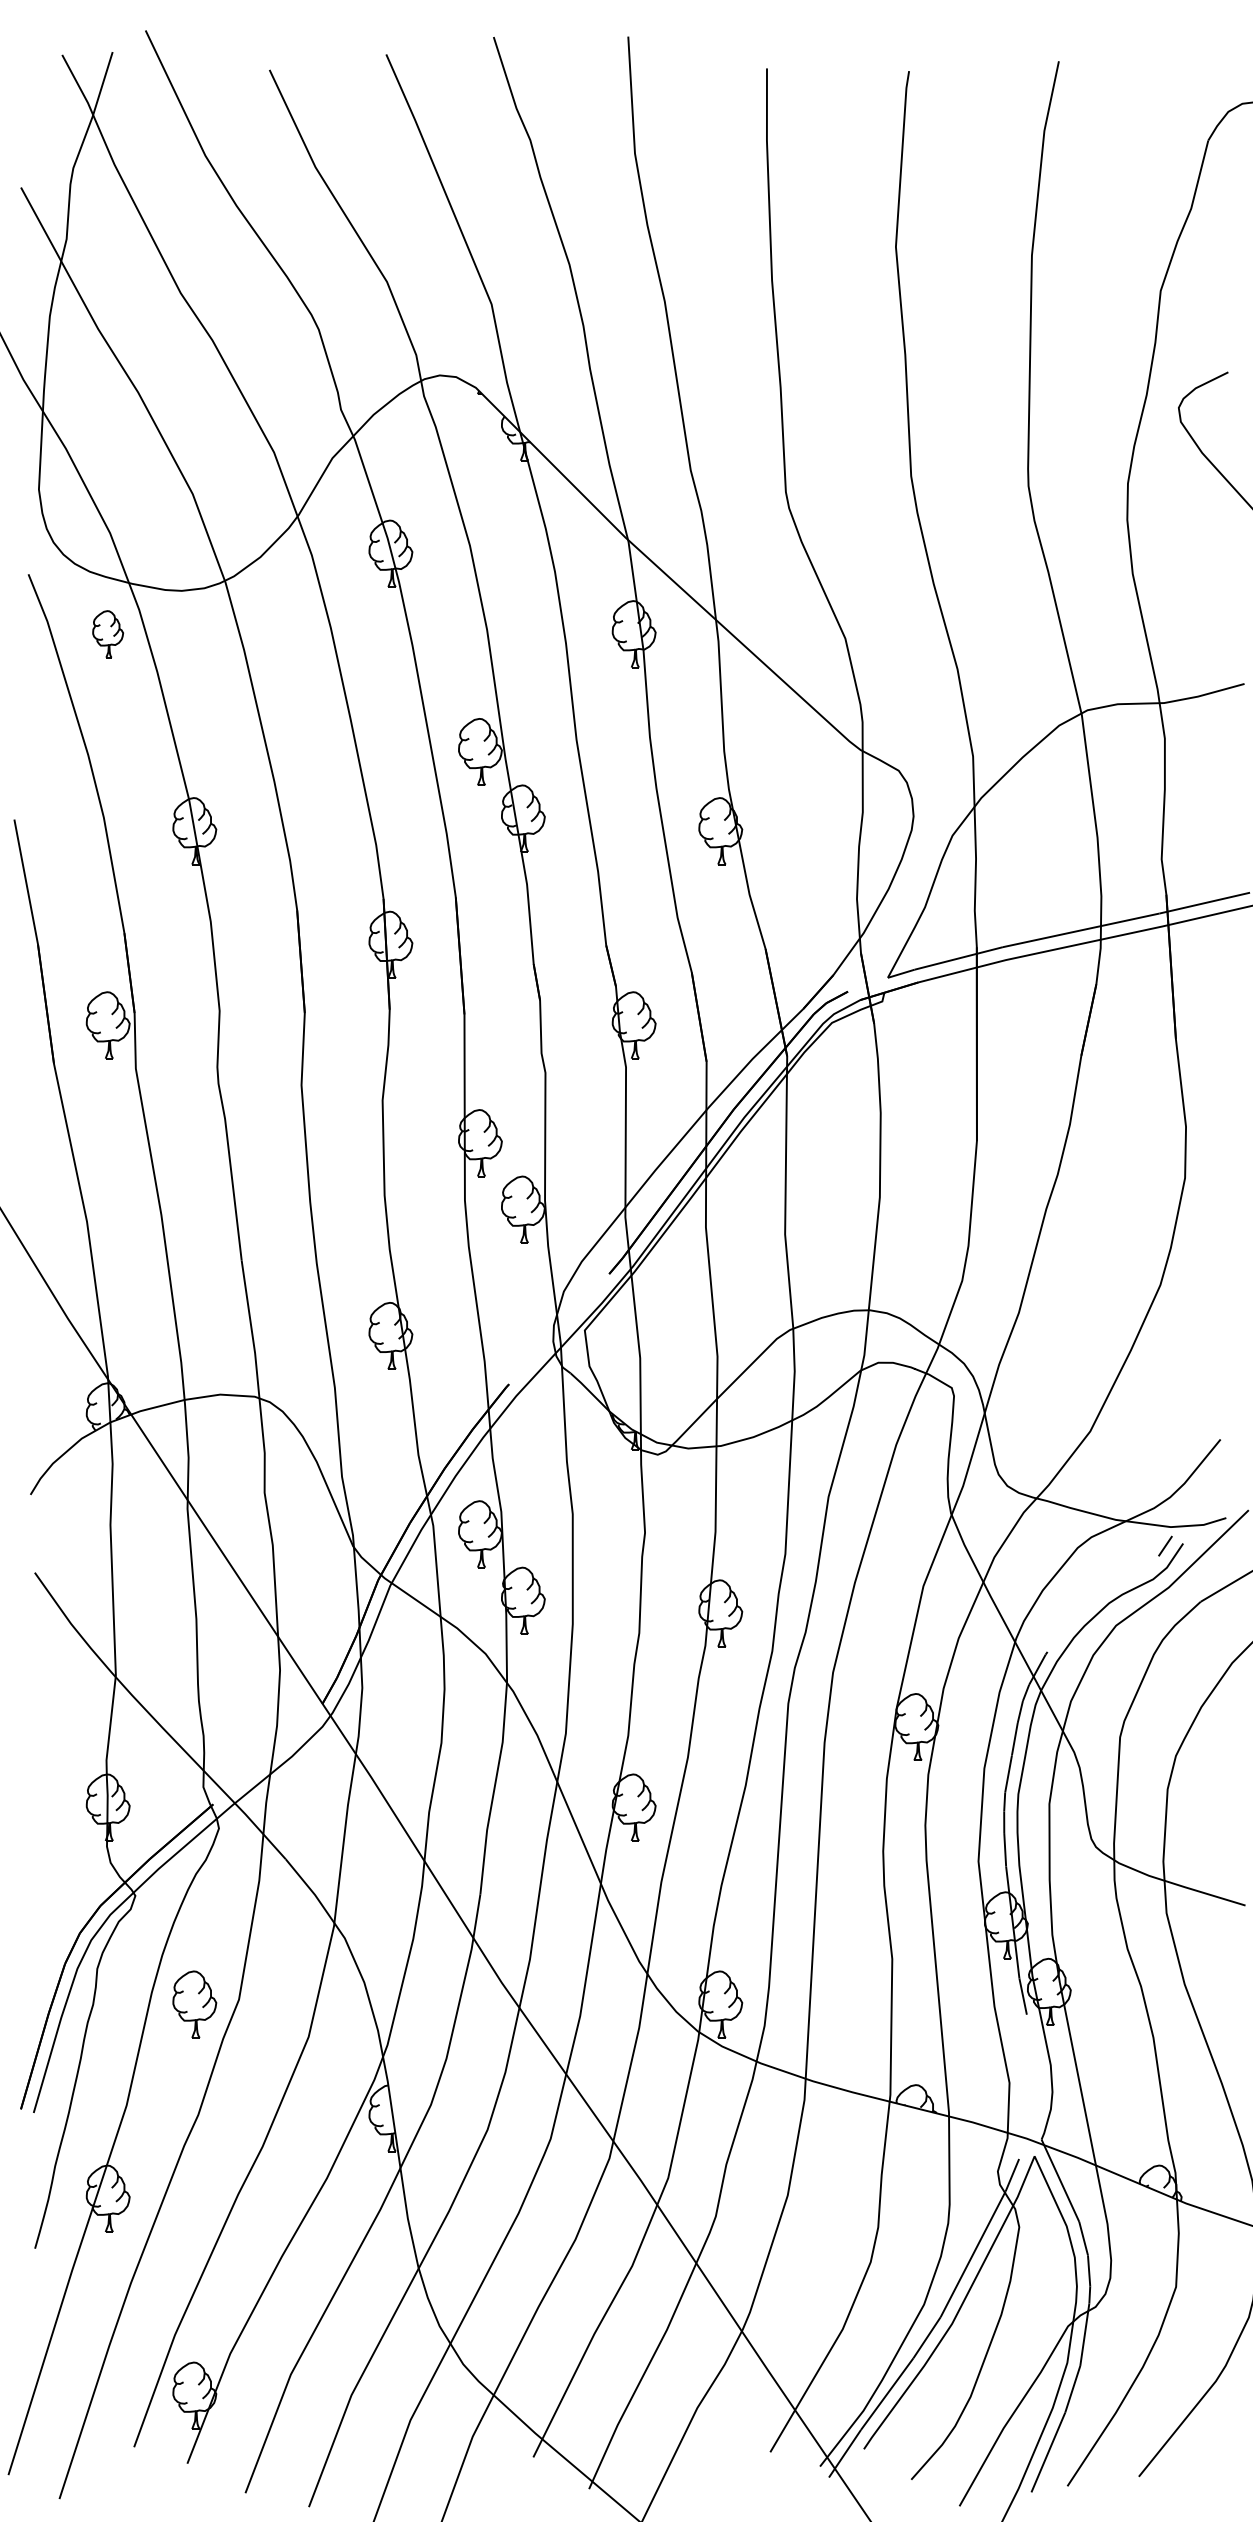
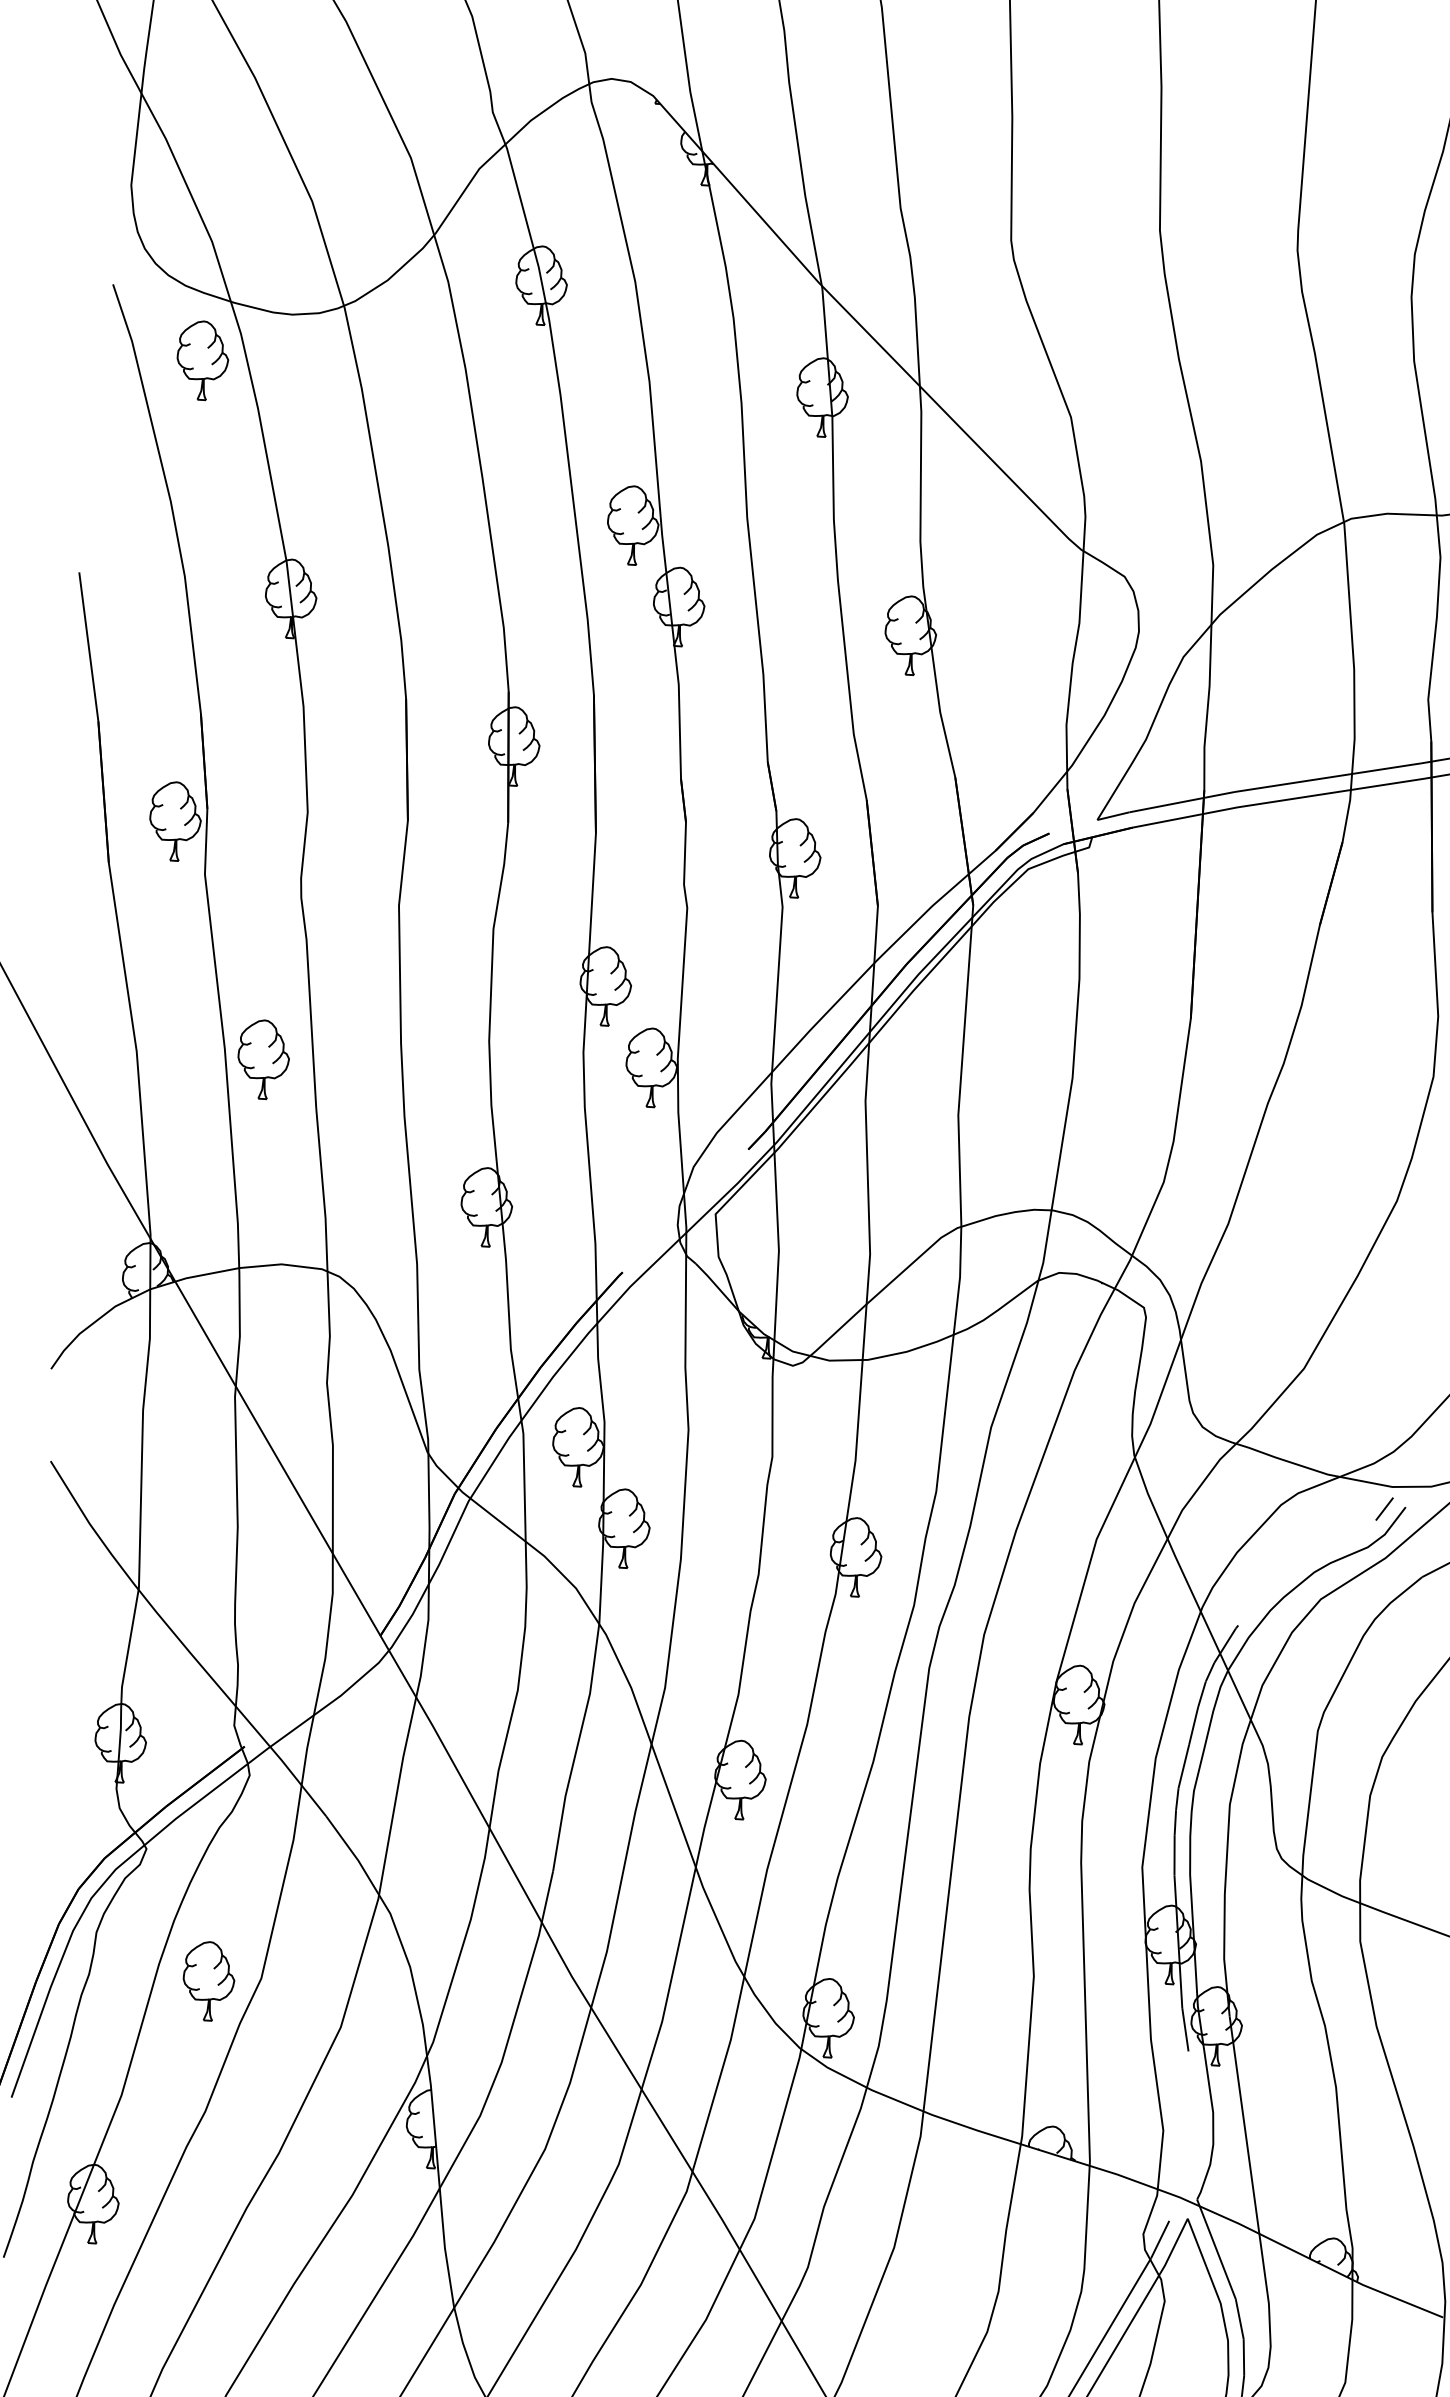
part: (107, 634) -> (201, 360), size x1.43
part: (194, 1222) -> (263, 1059), added

